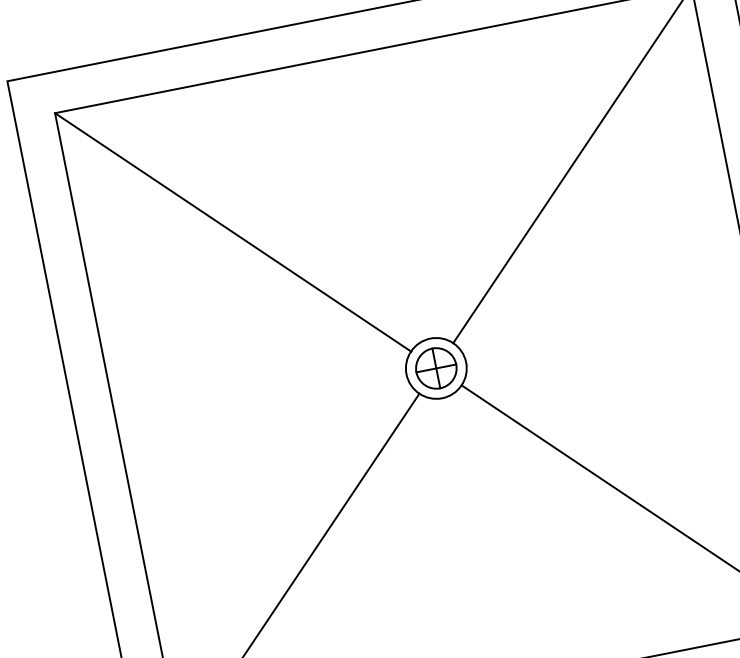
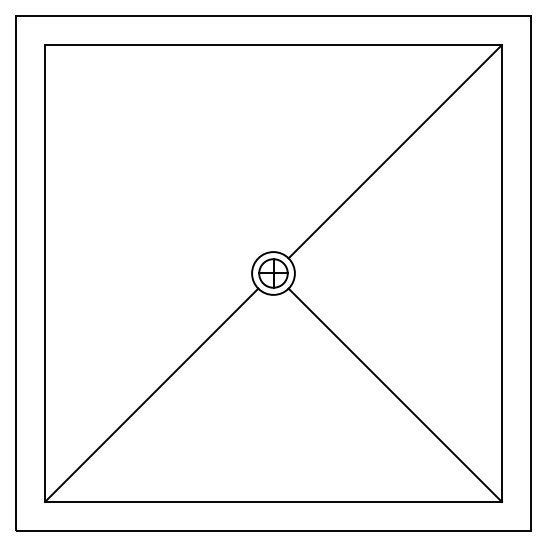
line: (232, 232) -> (151, 151), removed

